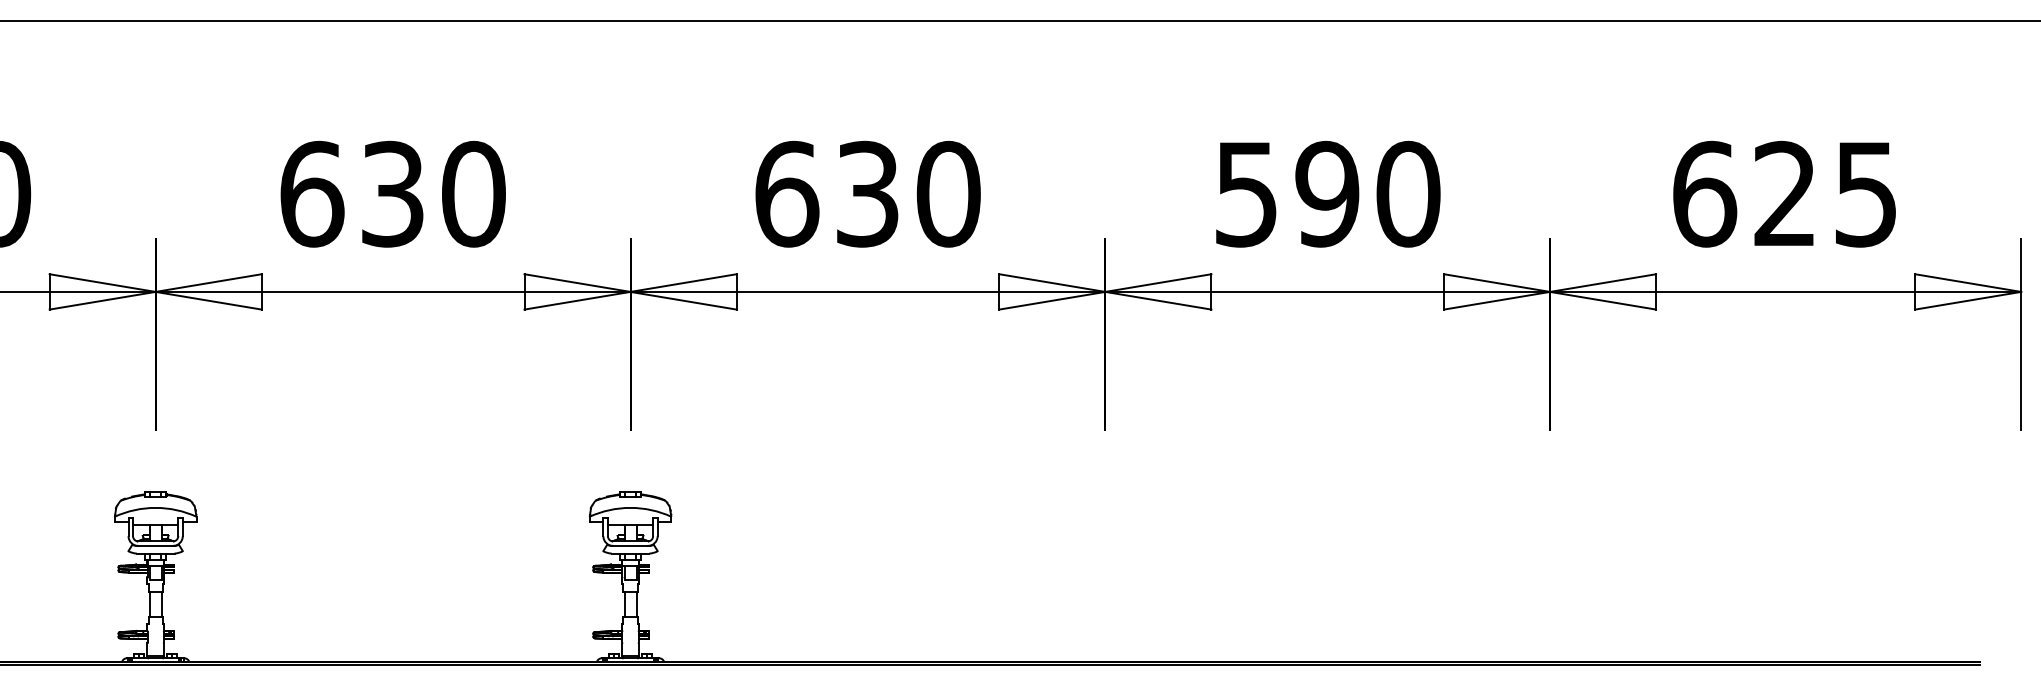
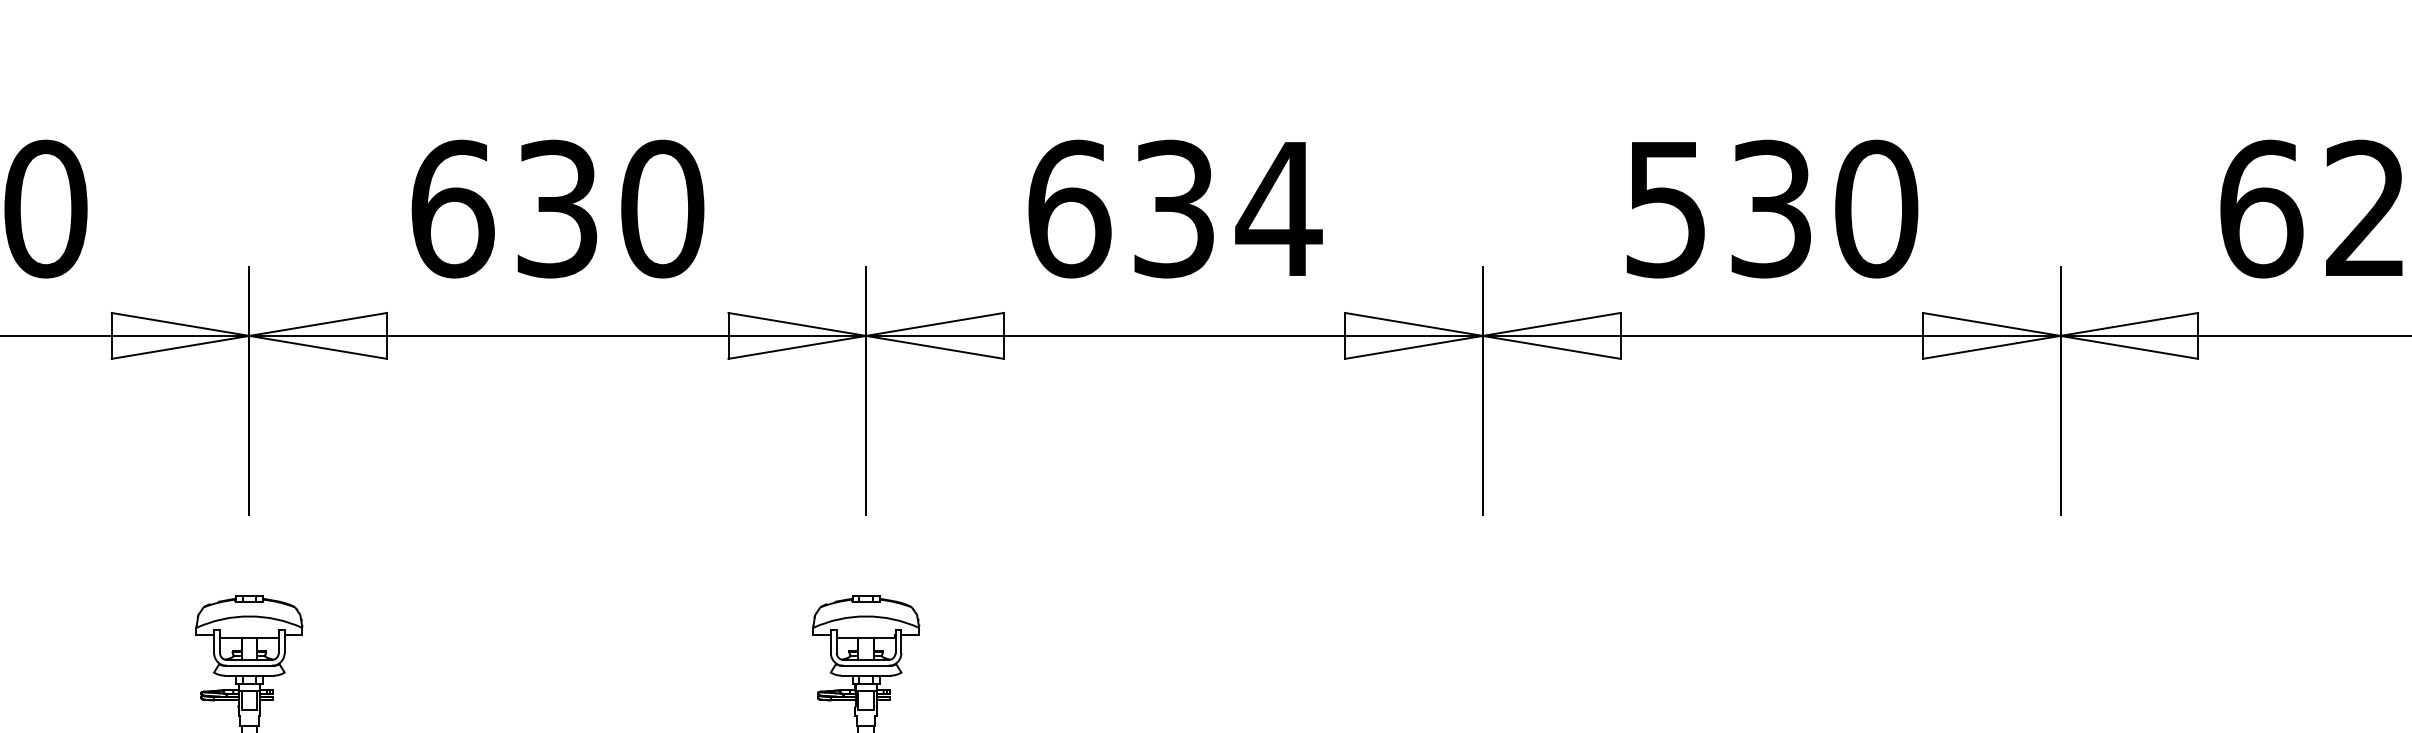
text: (948, 193) -> (1279, 208), 630 -> 634
text: (1327, 194) -> (1771, 209), 590 -> 530

